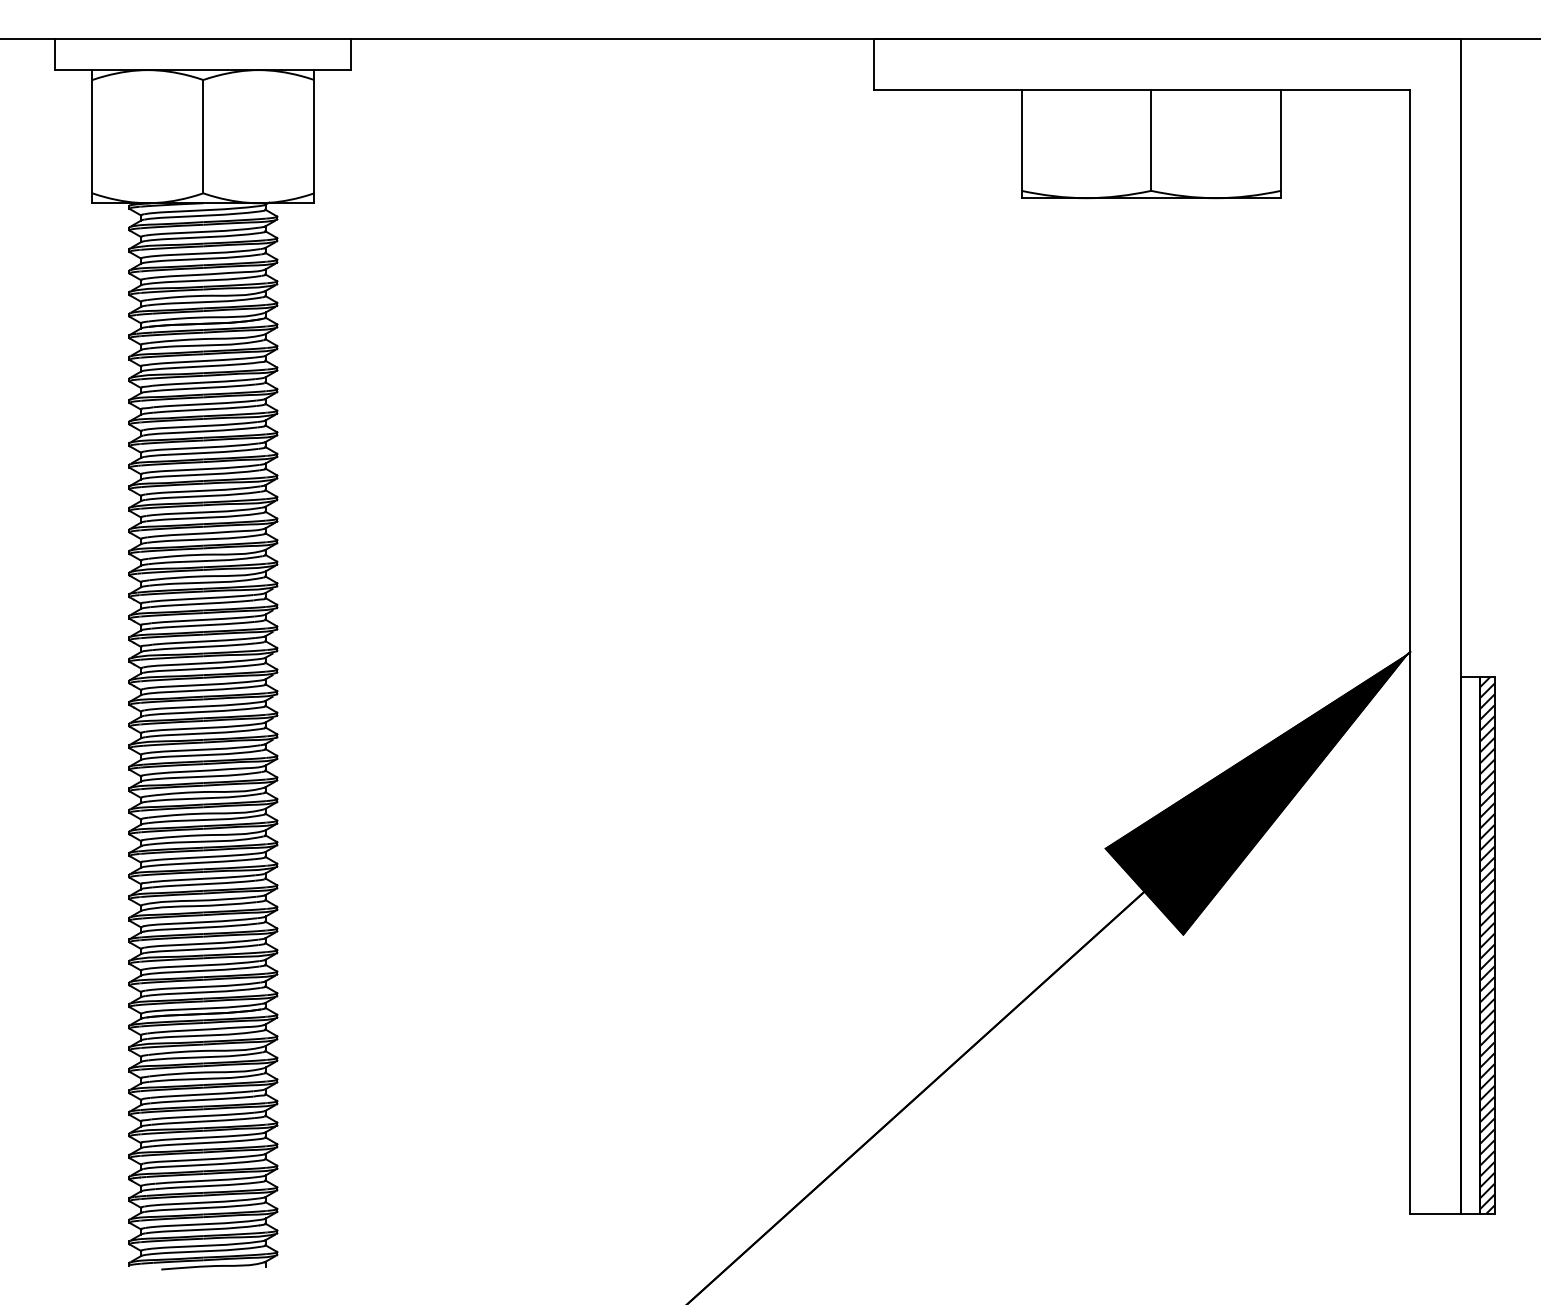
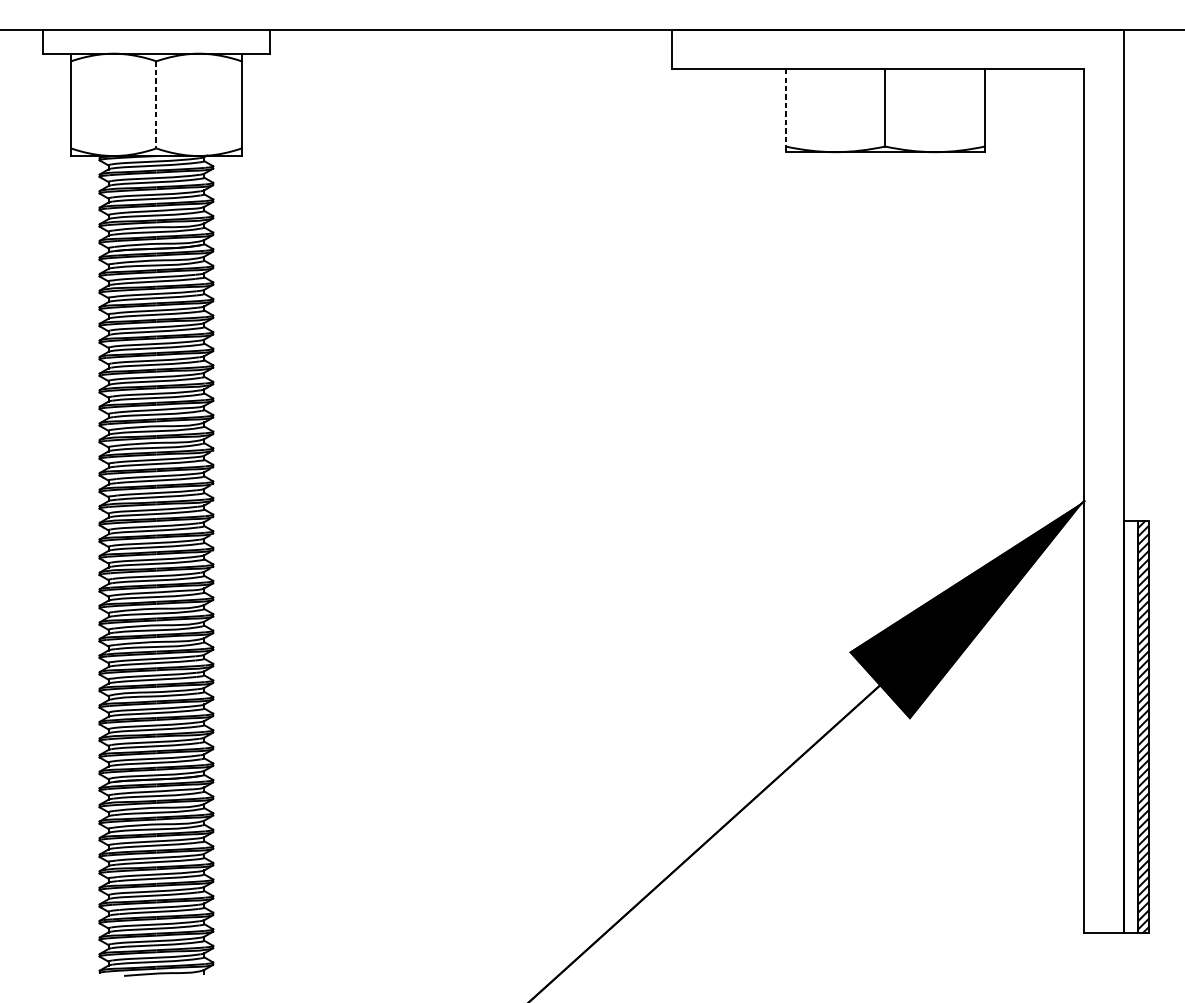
line: (203, 136) -> (156, 104), solid -> dashed
line: (1021, 144) -> (785, 110), solid -> dashed

